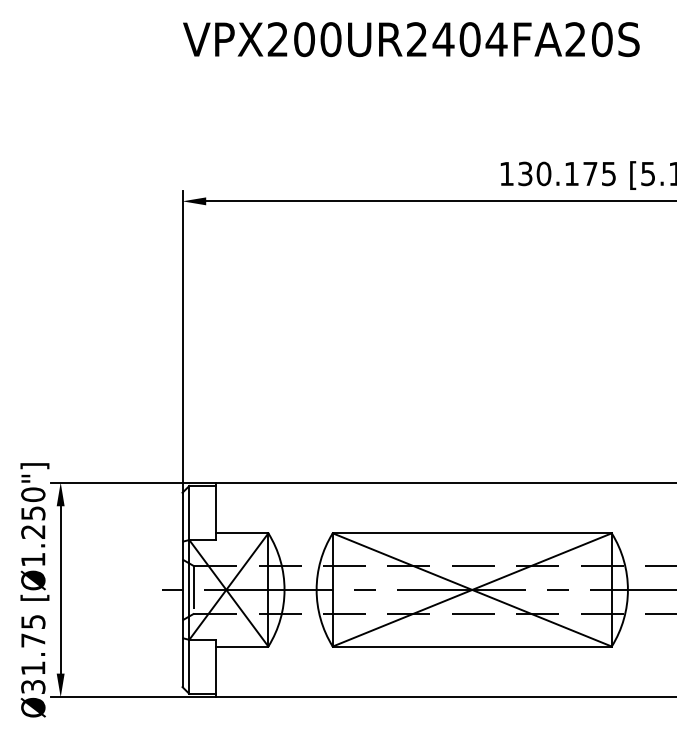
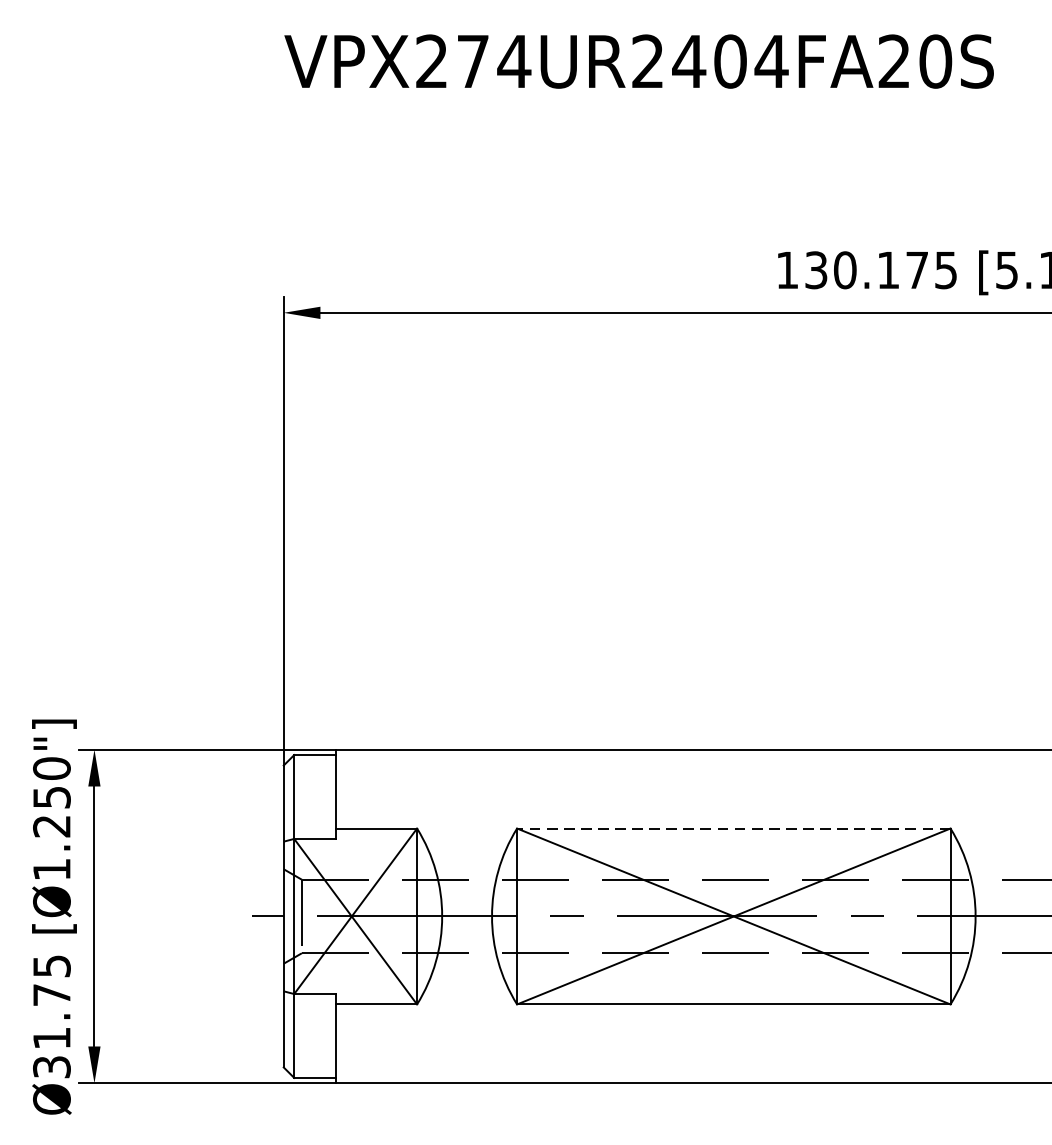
text: (317, 39) -> (493, 61), VPX200UR2404FA20S -> VPX274UR2404FA20S
line: (472, 533) -> (734, 828), solid -> dashed

